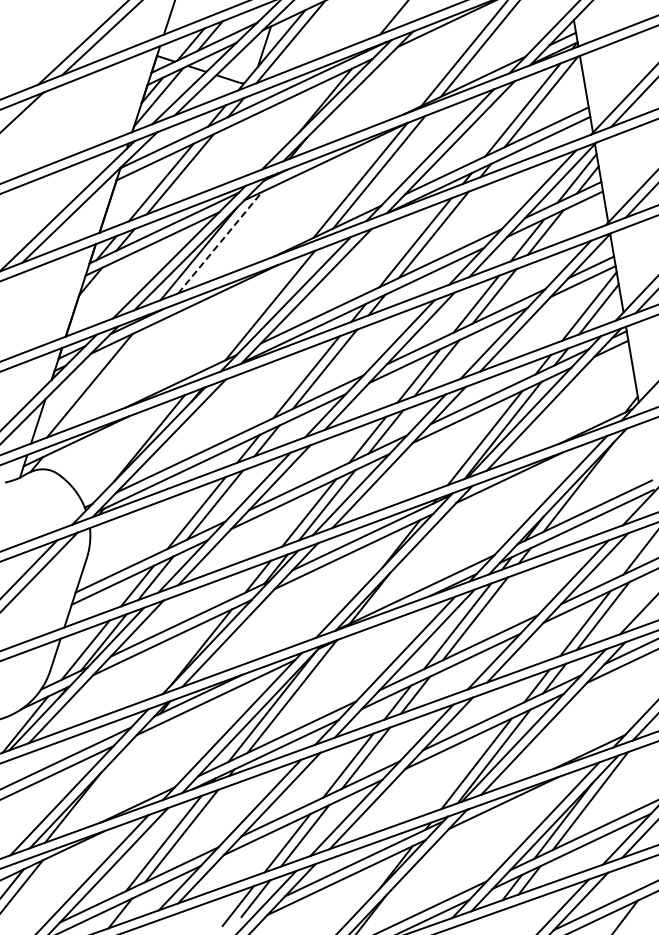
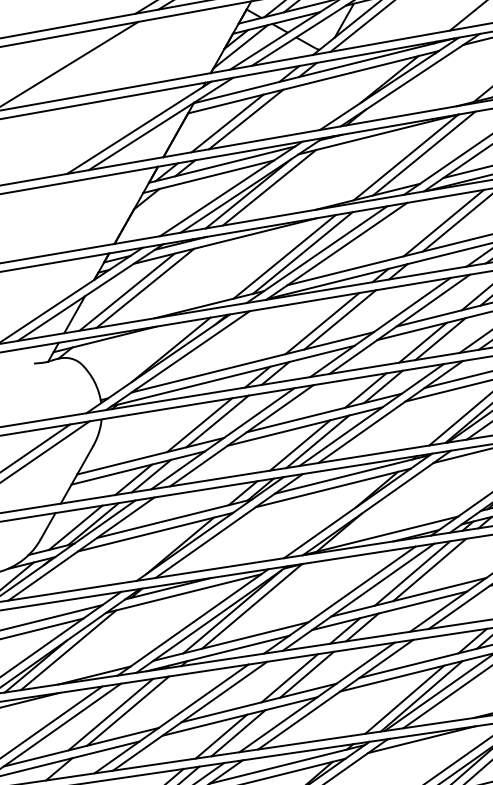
line: (220, 242) -> (269, 187), dashed -> solid
line: (251, 313) -> (284, 256), added
line: (108, 377) -> (145, 288), added
line: (104, 783) -> (68, 650), added

